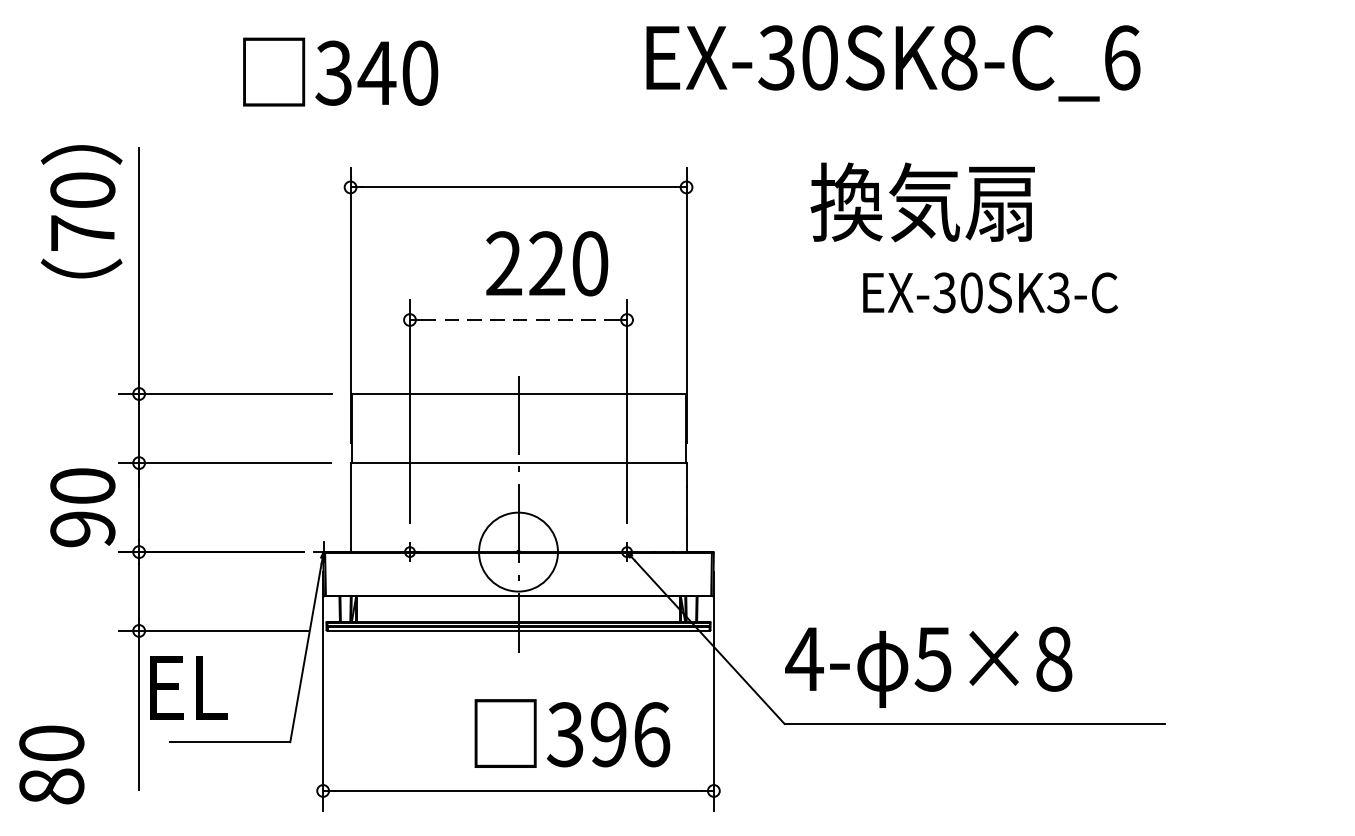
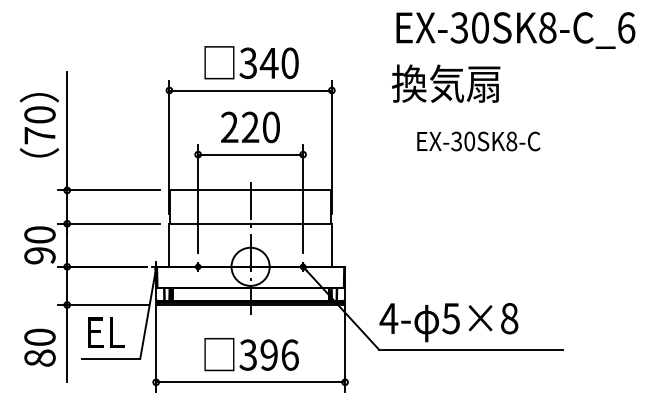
text: (892, 63) -> (515, 30), moved
text: (340, 71) -> (251, 62), moved
text: (923, 201) -> (446, 83), moved
text: (79, 212) -> (38, 125), moved
text: (547, 263) -> (250, 127), moved
text: (1058, 292) -> (511, 141), EX-30SK3-C -> EX-30SK8-C
line: (518, 319) -> (250, 154), dashed -> solid
text: (189, 687) -> (106, 332), moved
text: (572, 733) -> (251, 354), moved
text: (50, 764) -> (39, 347), moved

